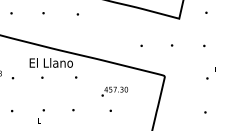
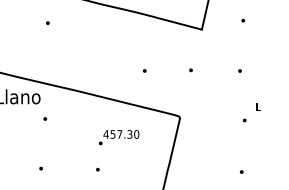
text: (114, 91) -> (118, 137), moved

